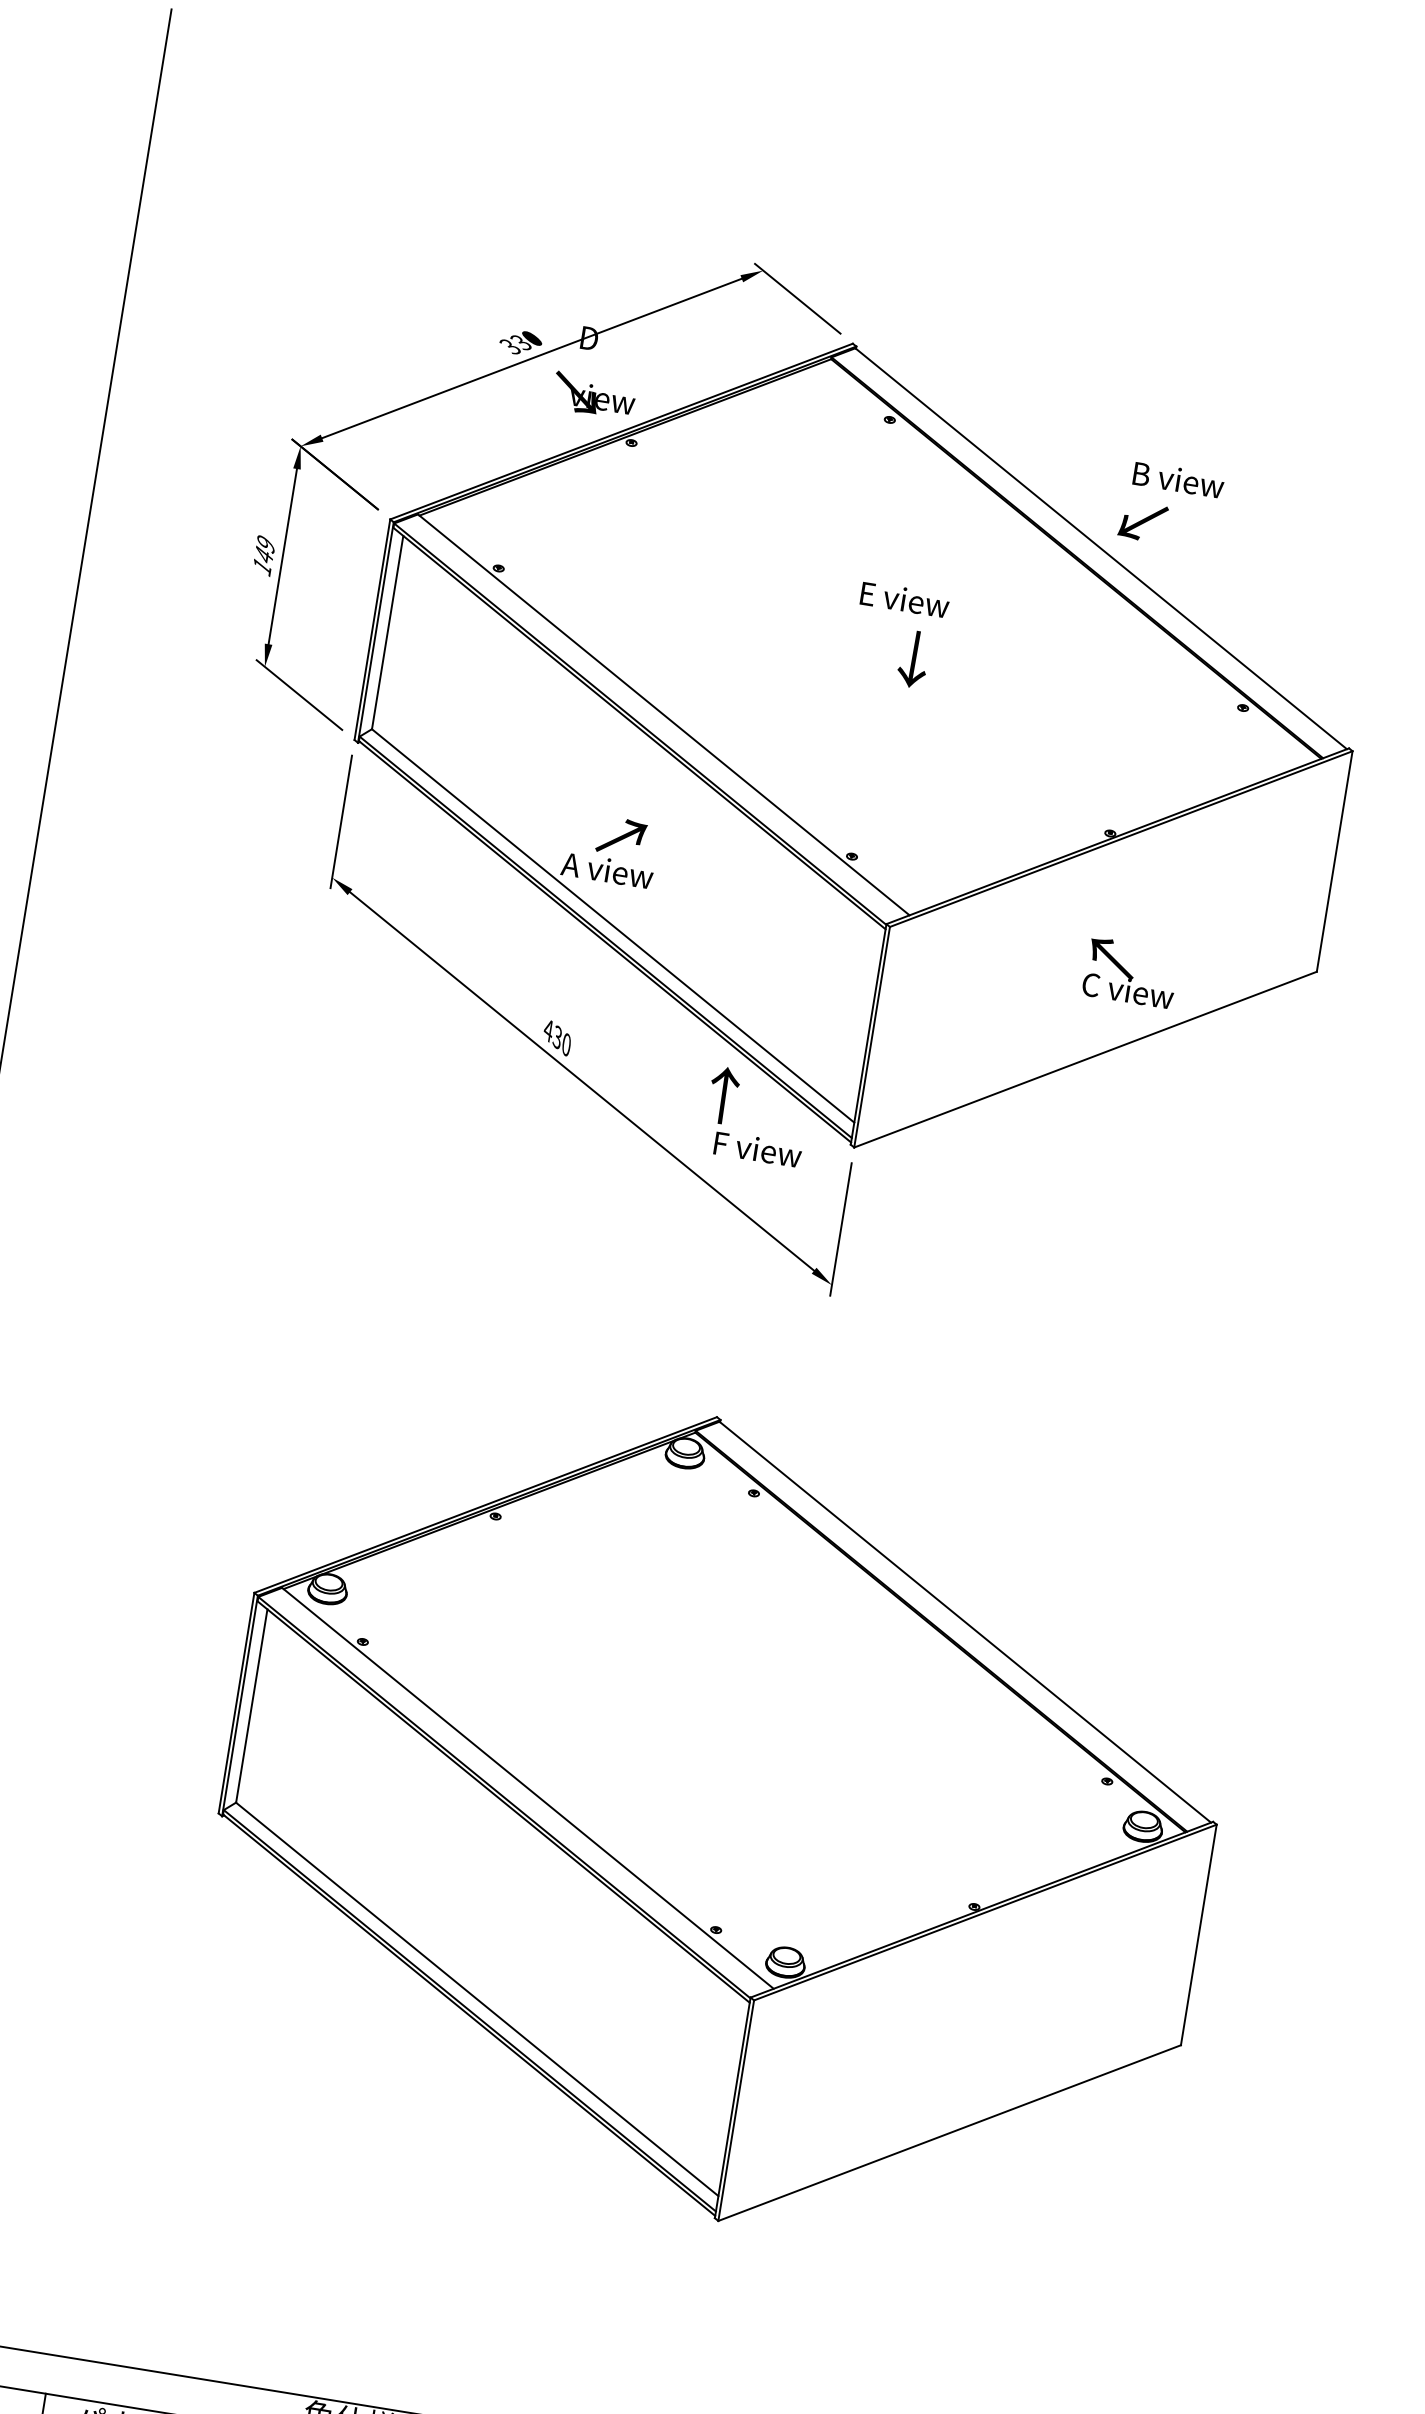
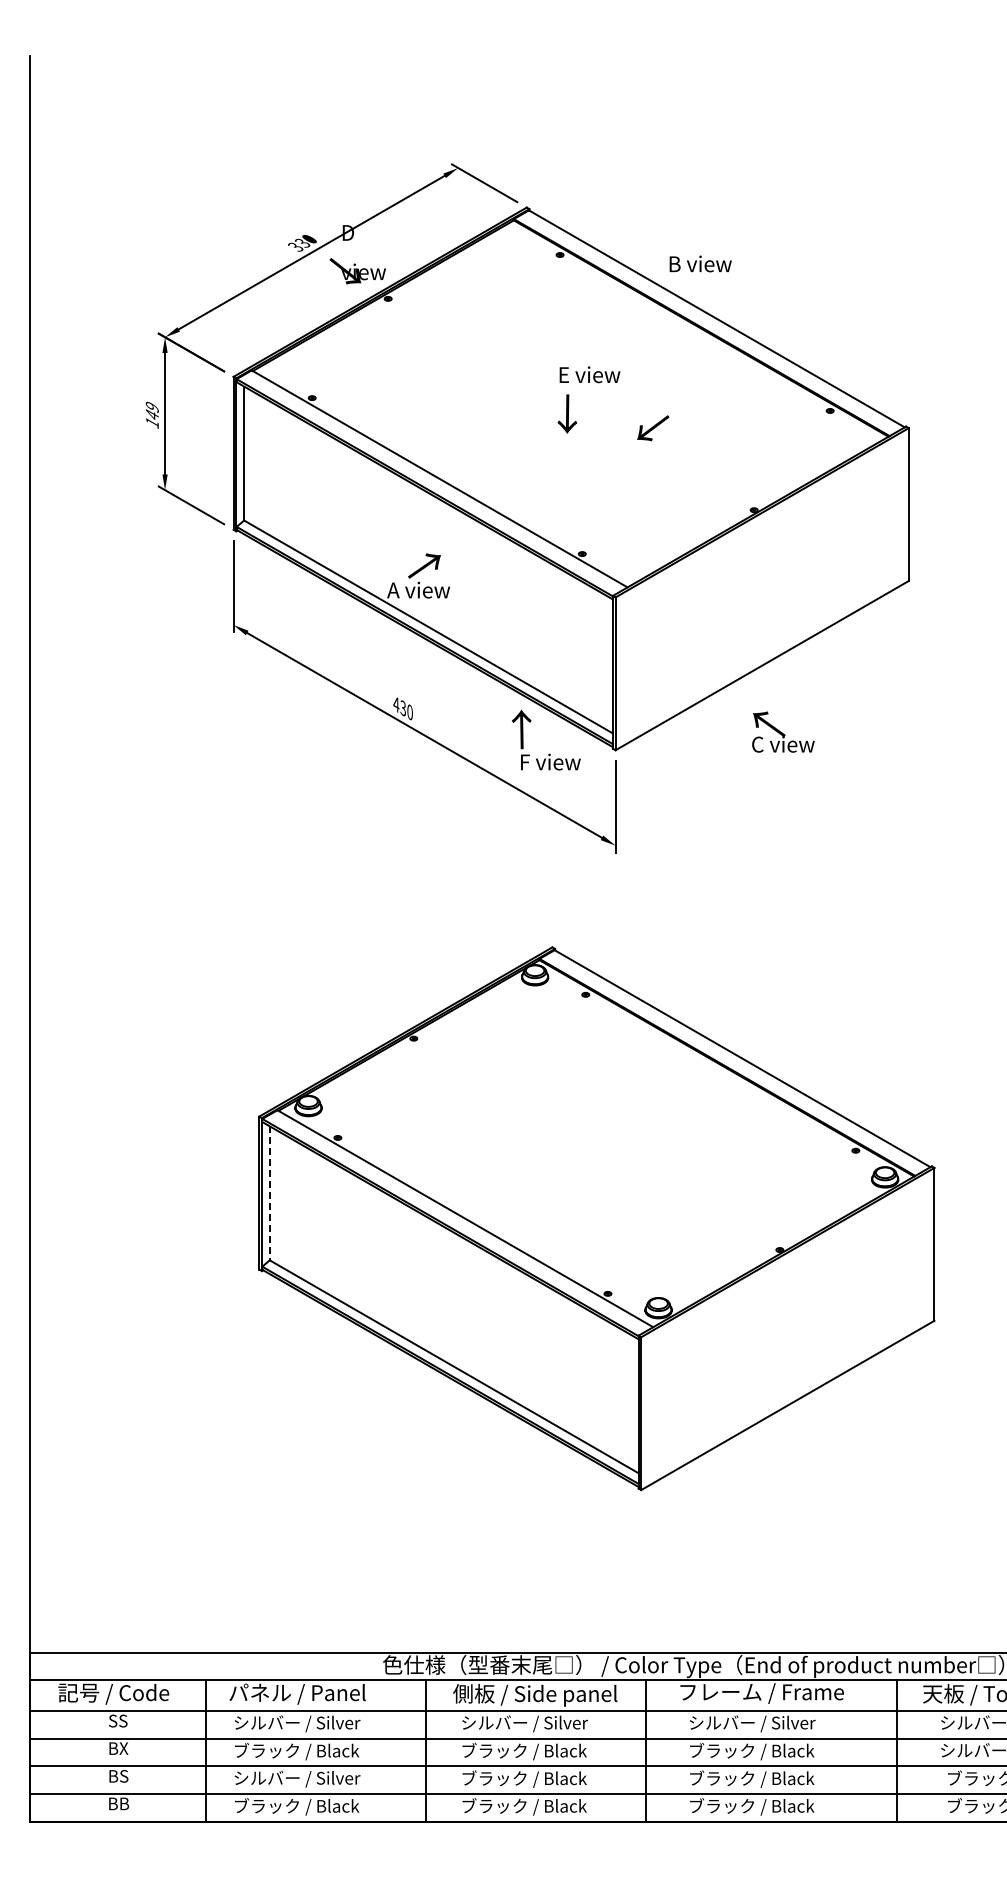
text: (1178, 479) -> (700, 263), moved
text: (1143, 522) -> (653, 428), moved
text: (914, 658) -> (567, 413), moved
text: (1131, 972) -> (783, 731), moved
line: (251, 1706) -> (269, 1193), solid -> dashed

